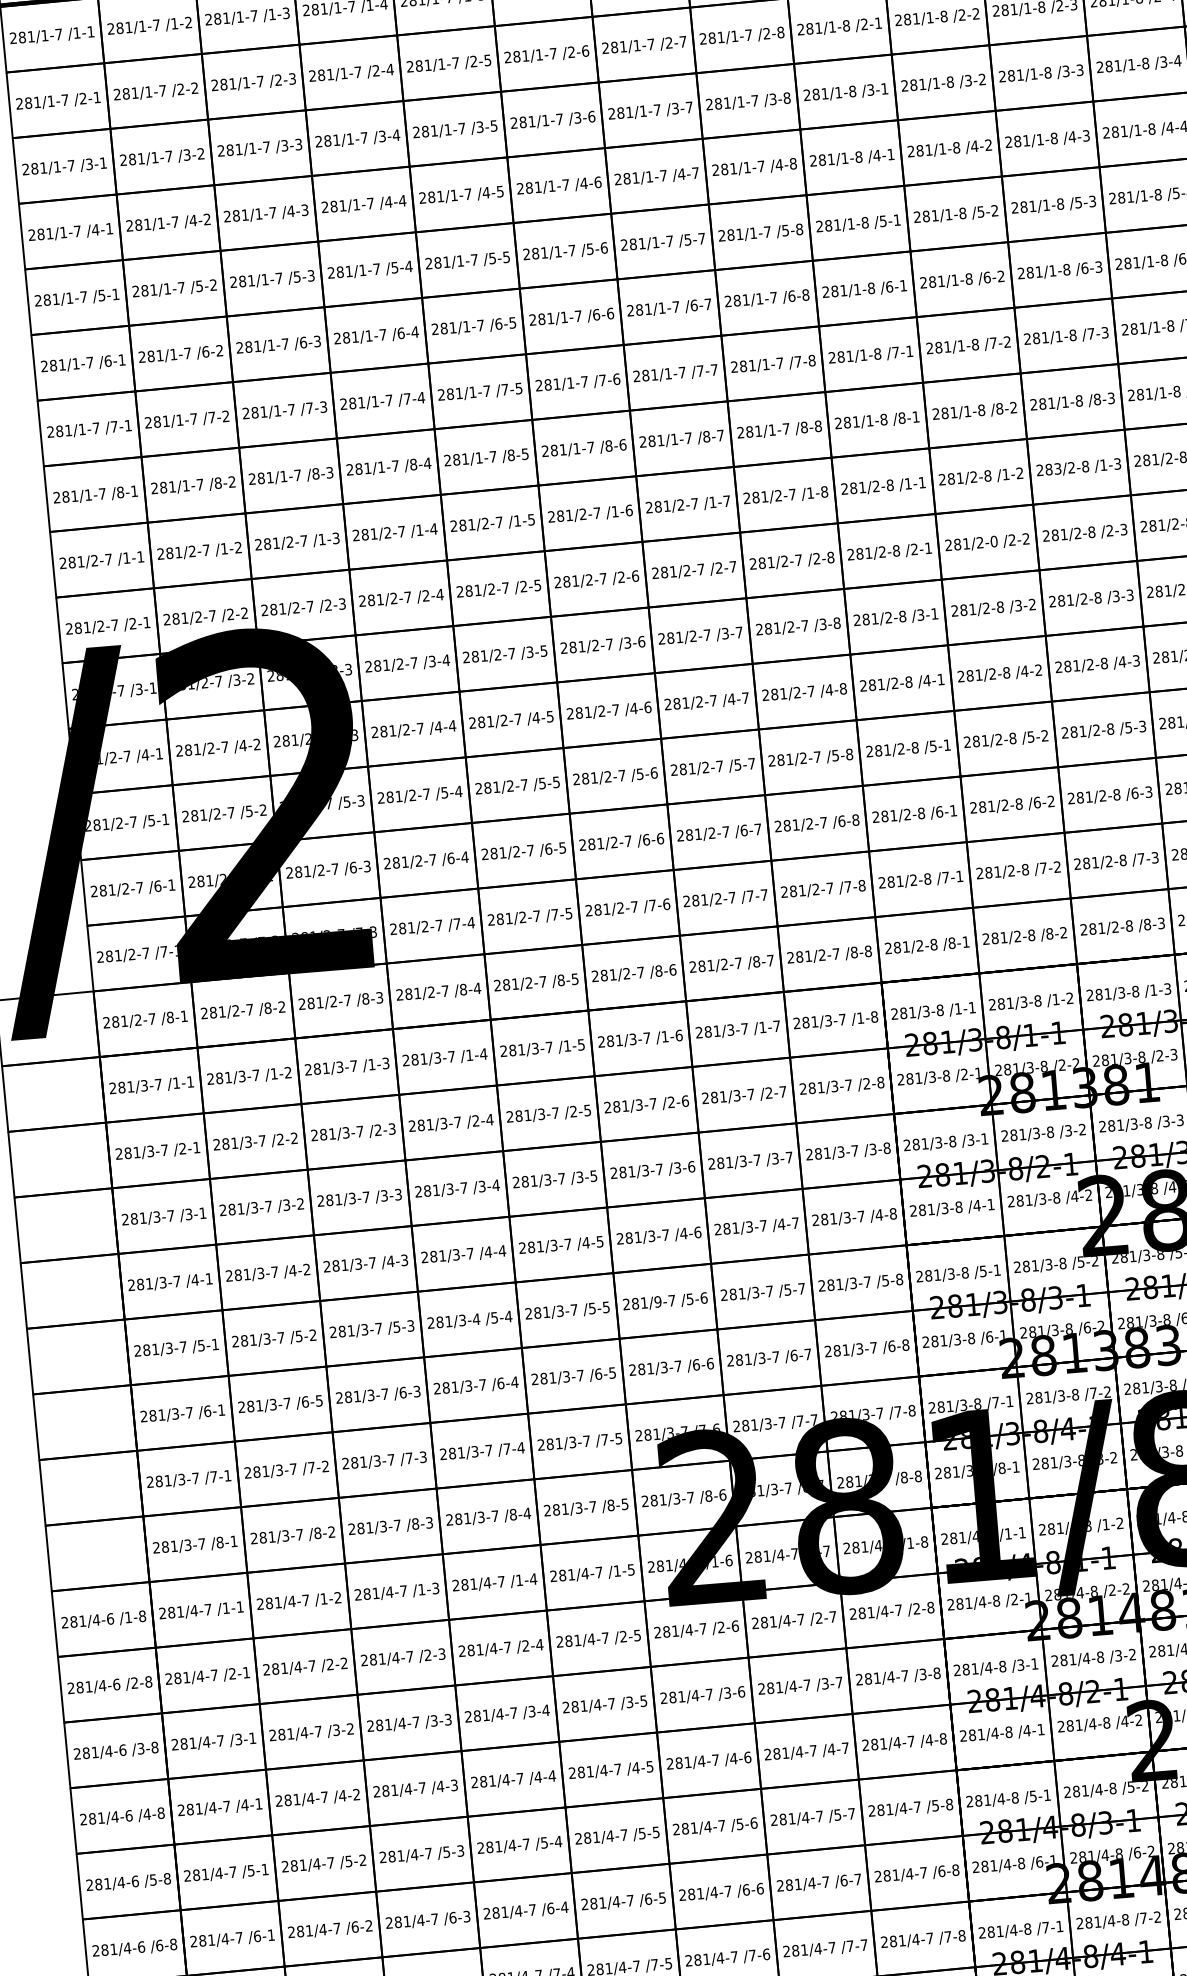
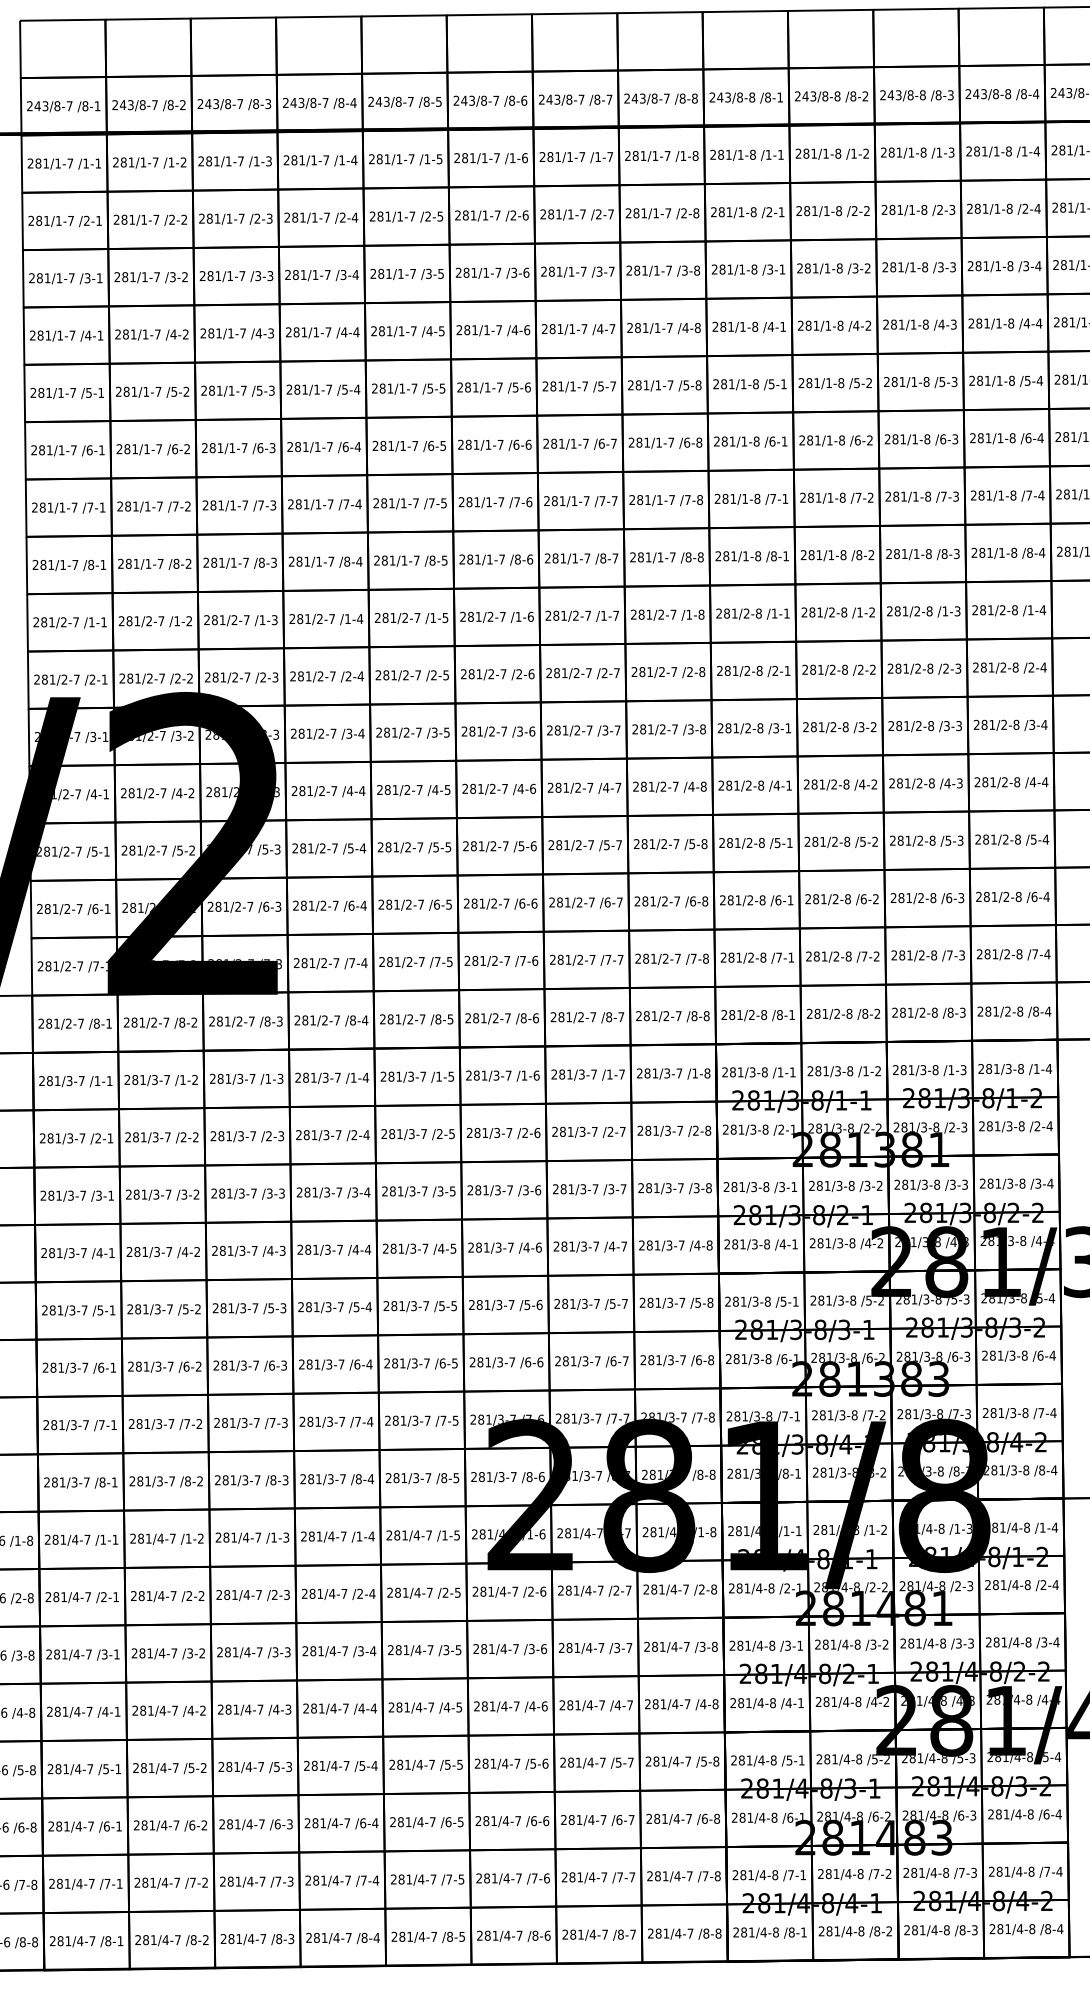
text: (1057, 469) -> (905, 611), 283/2-8 -> 281/2-8
text: (994, 541) -> (845, 669), 281/2-0 -> 281/2-8
text: (658, 1301) -> (499, 1304), 281/9-7 -> 281/3-7
text: (476, 1319) -> (340, 1307), 281/3-4 -> 281/3-7
text: (319, 1400) -> (198, 1366), /6-5 -> /6-2

